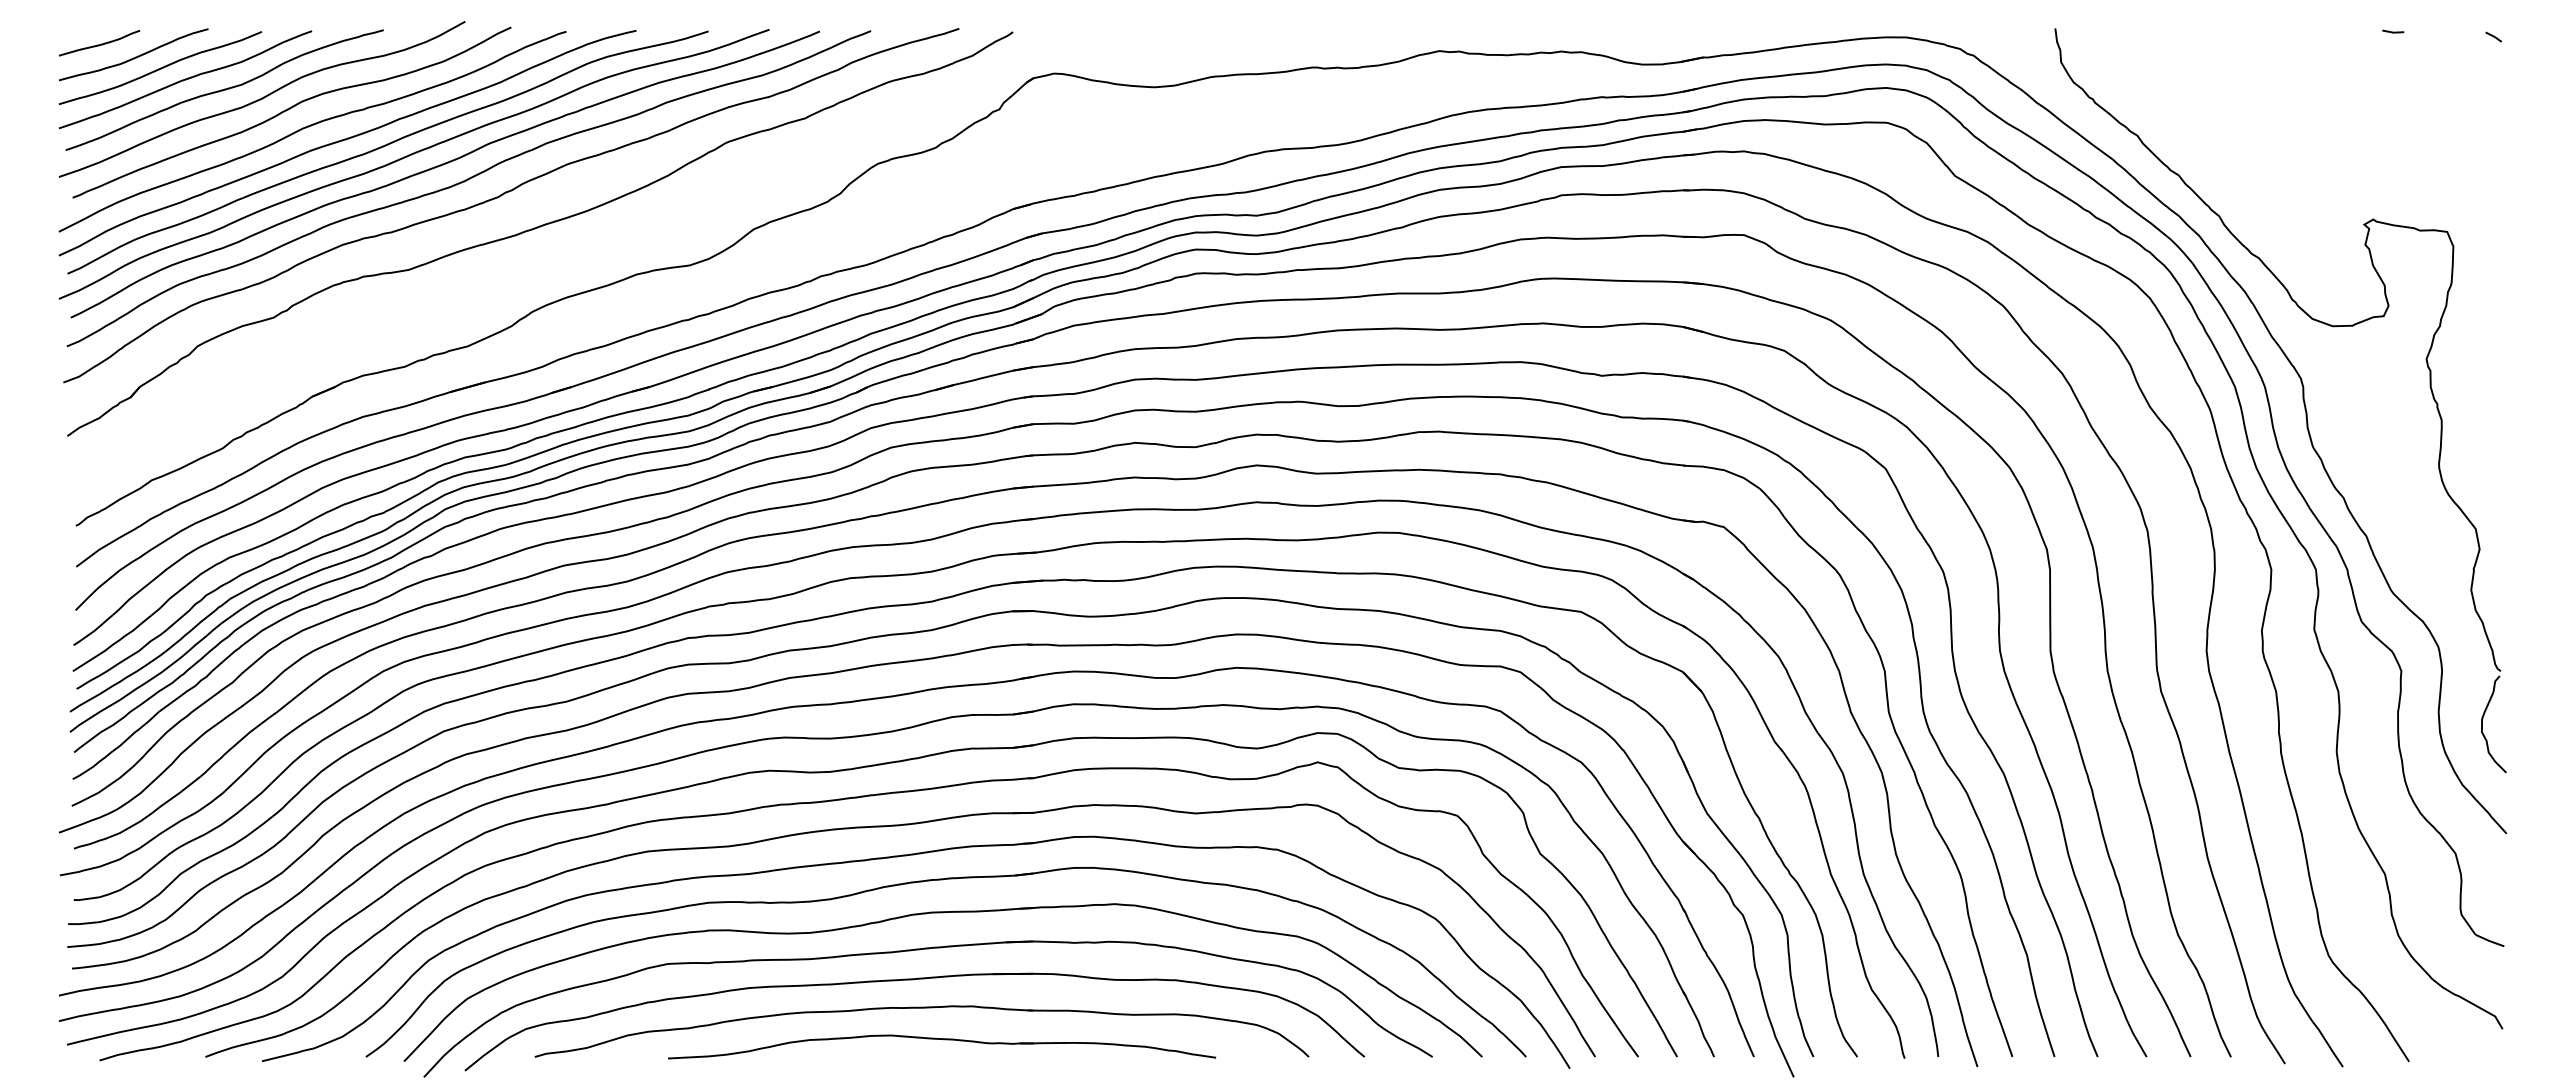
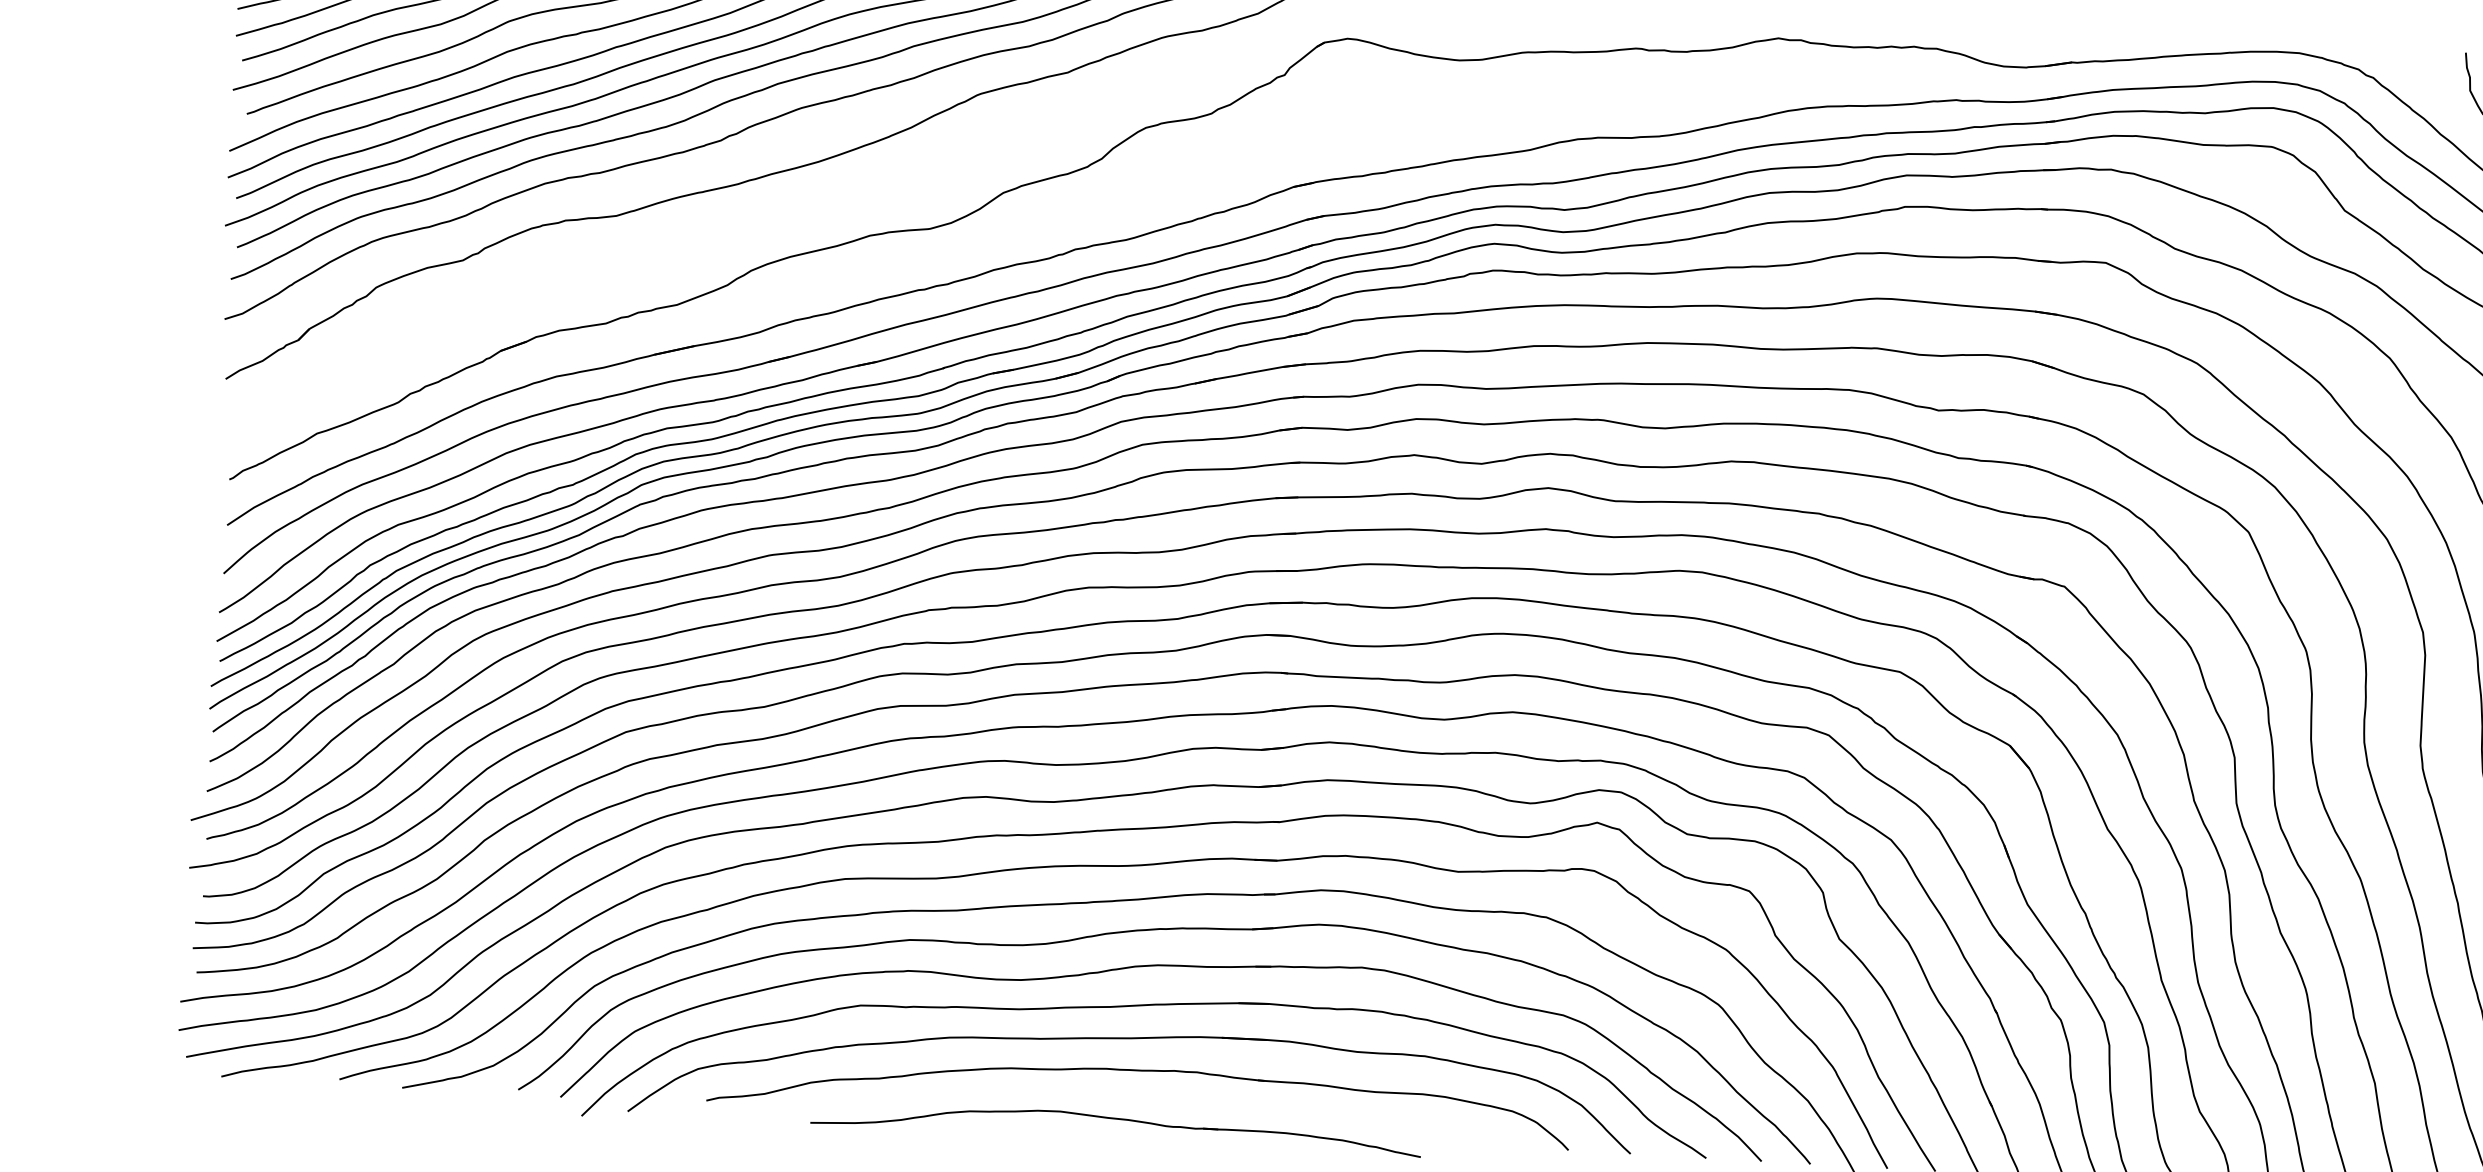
part: (943, 1040) -> (1118, 1120), moved

